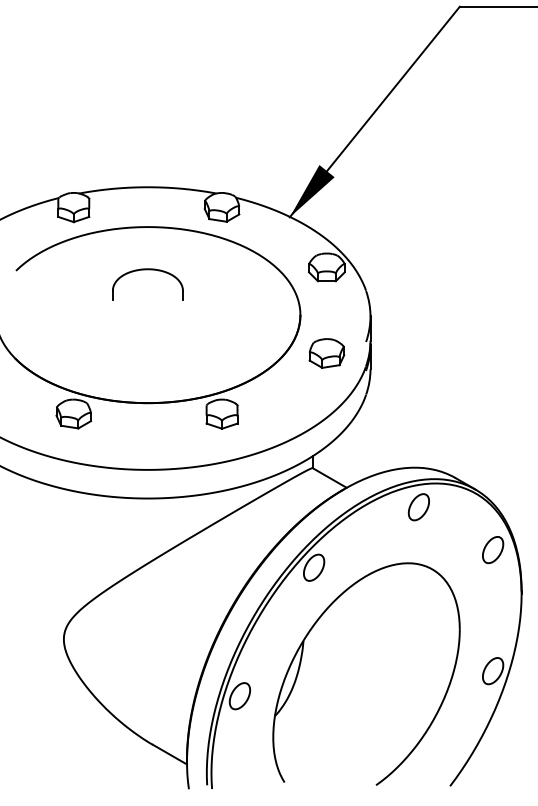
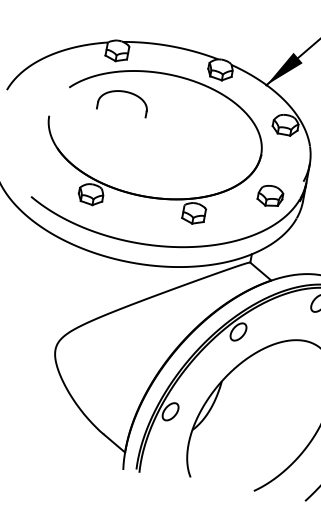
part: (147, 270) -> (124, 92), moved
part: (326, 353) -> (270, 196), moved

